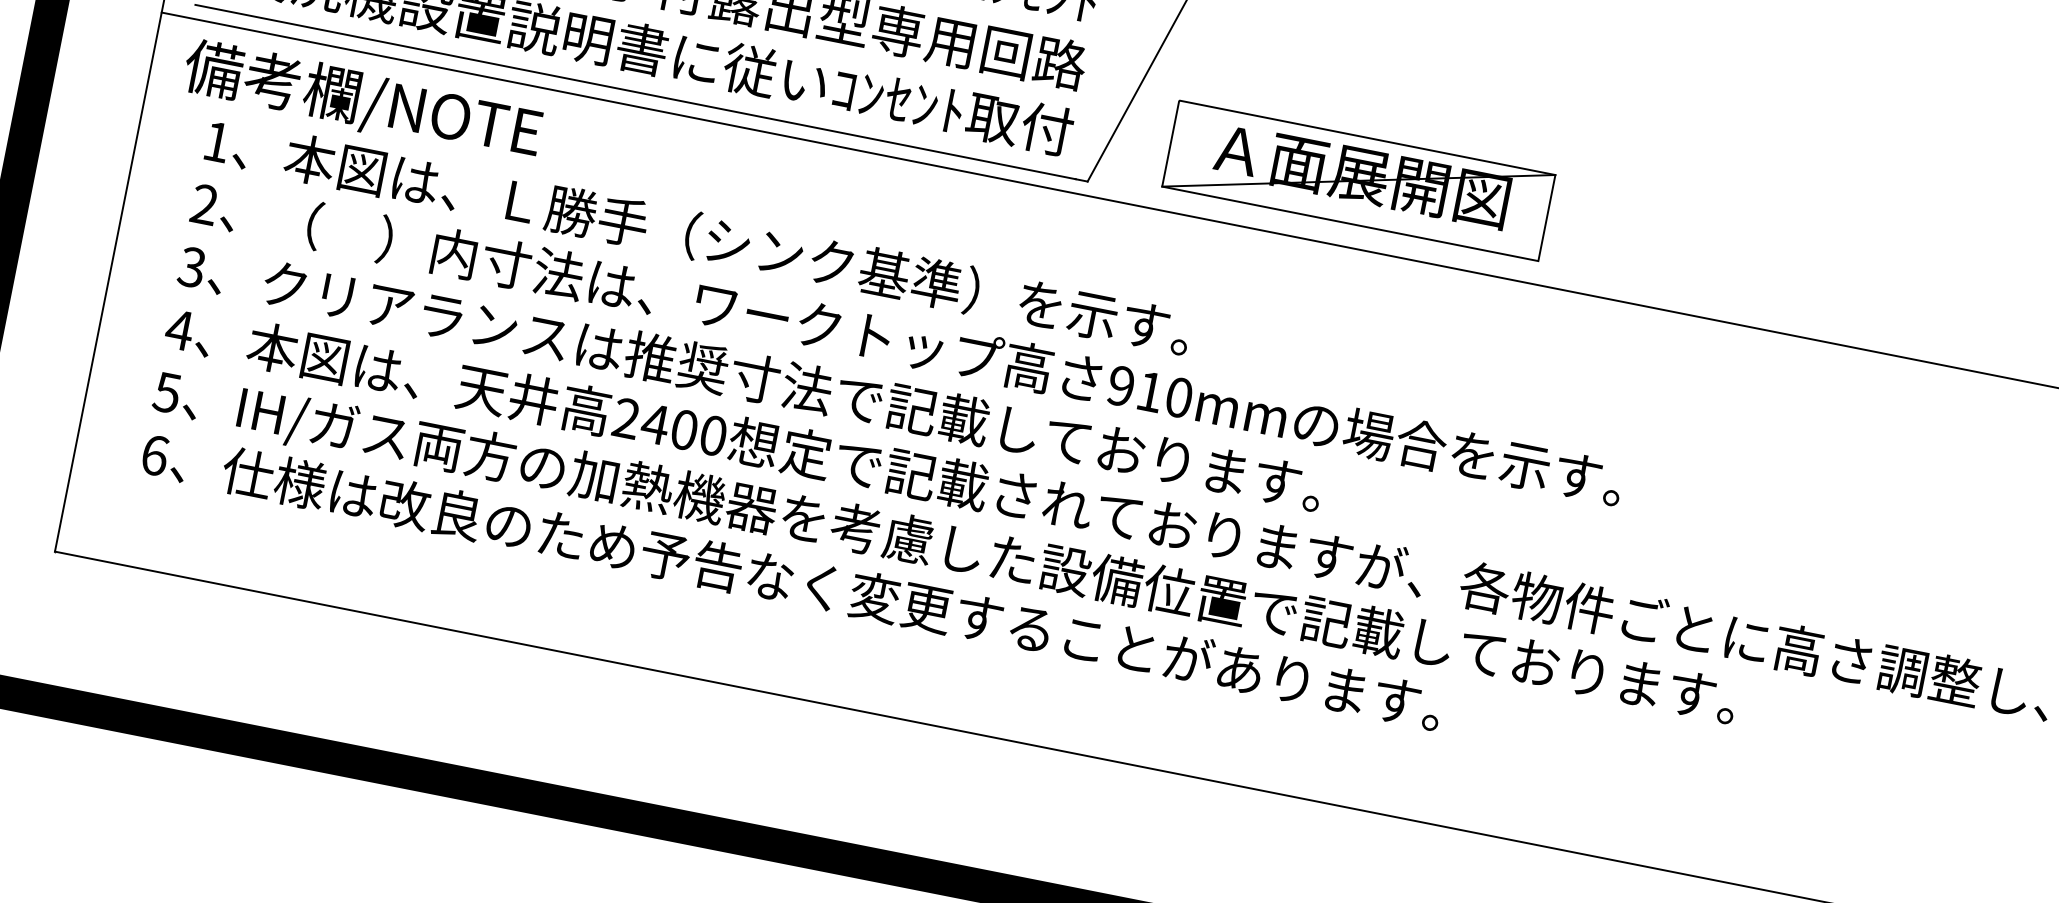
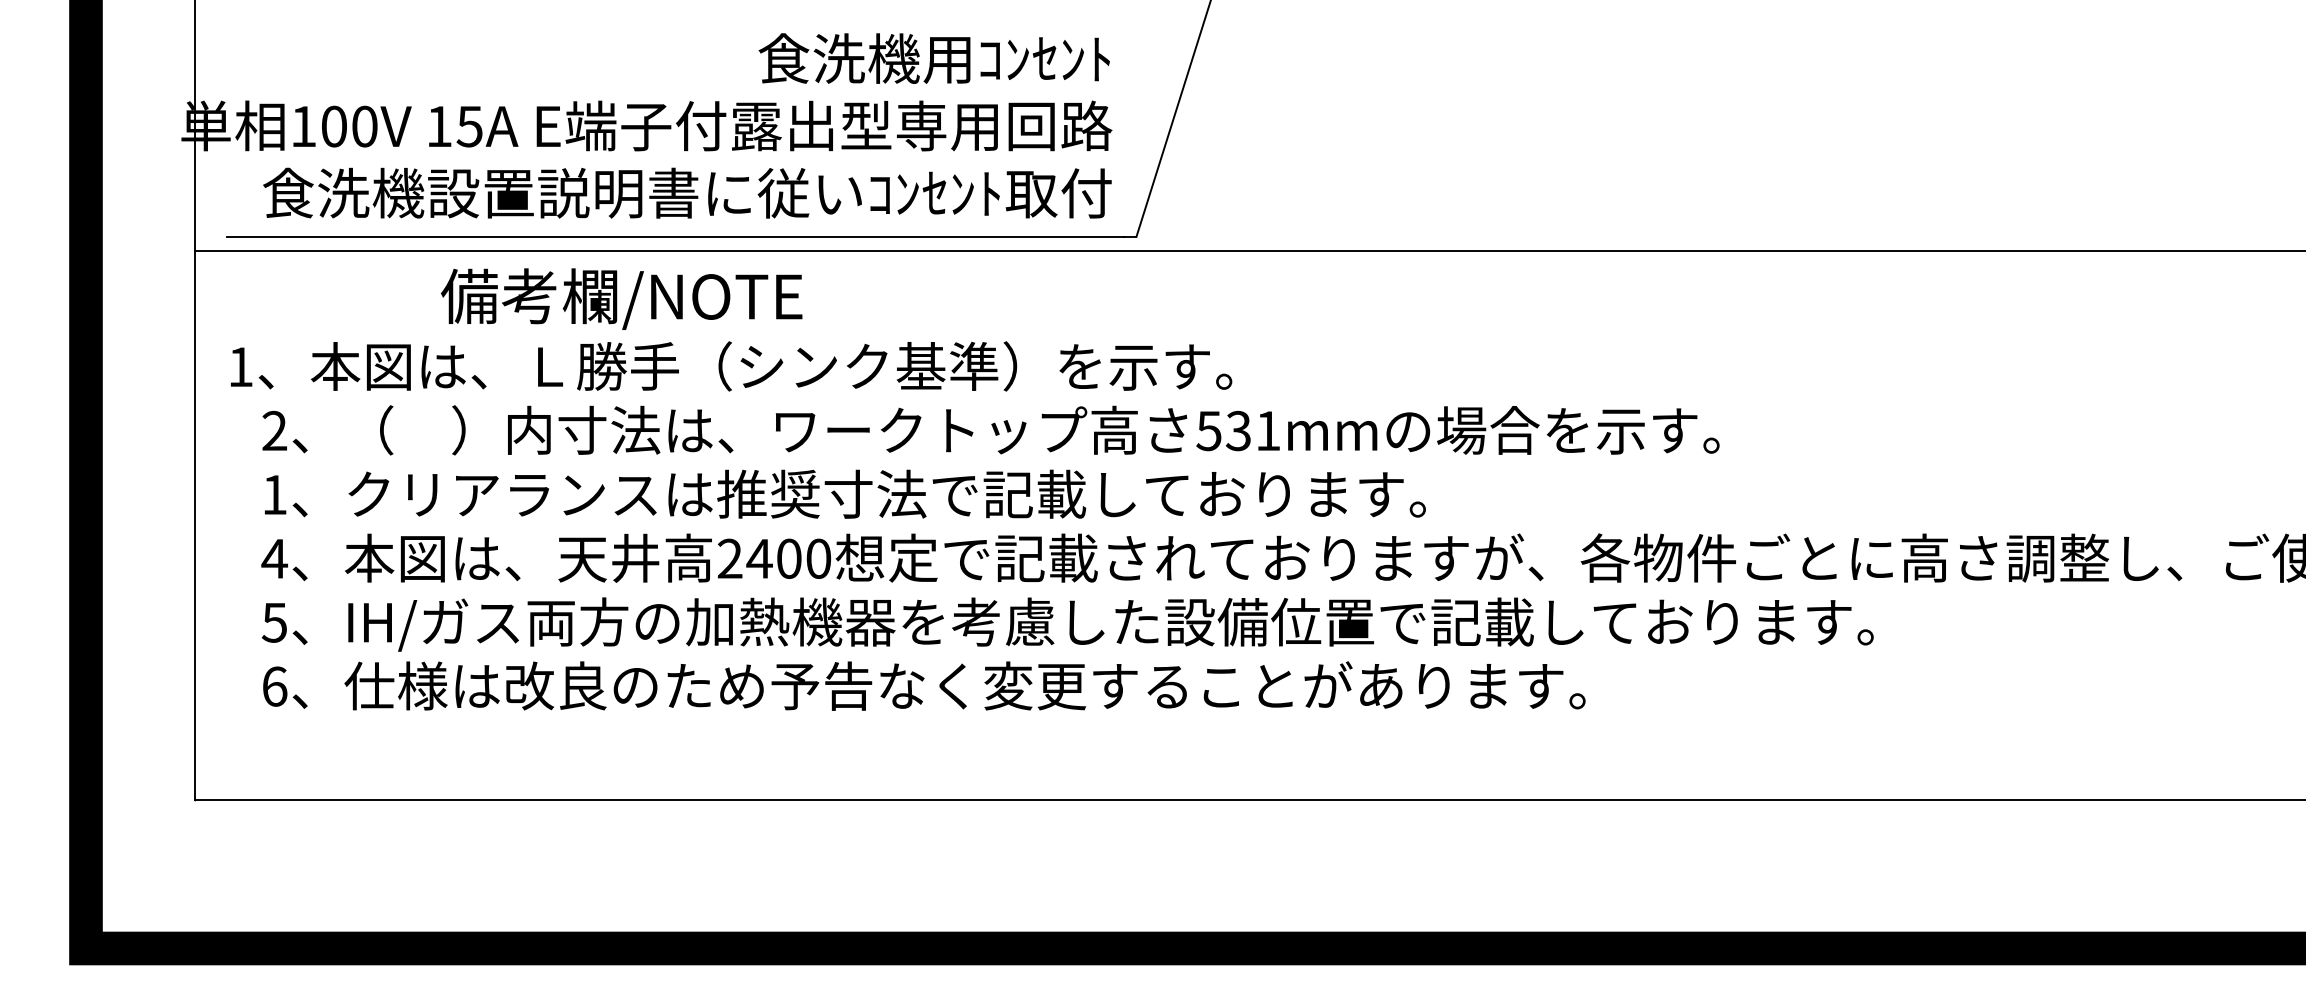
text: (362, 100) -> (621, 298), moved
part: (1357, 180) -> (1401, 183), removed
text: (698, 236) -> (731, 366), moved
text: (192, 266) -> (274, 494), 3 -> 1
text: (1150, 391) -> (1238, 430), 910mm -> 531mm

